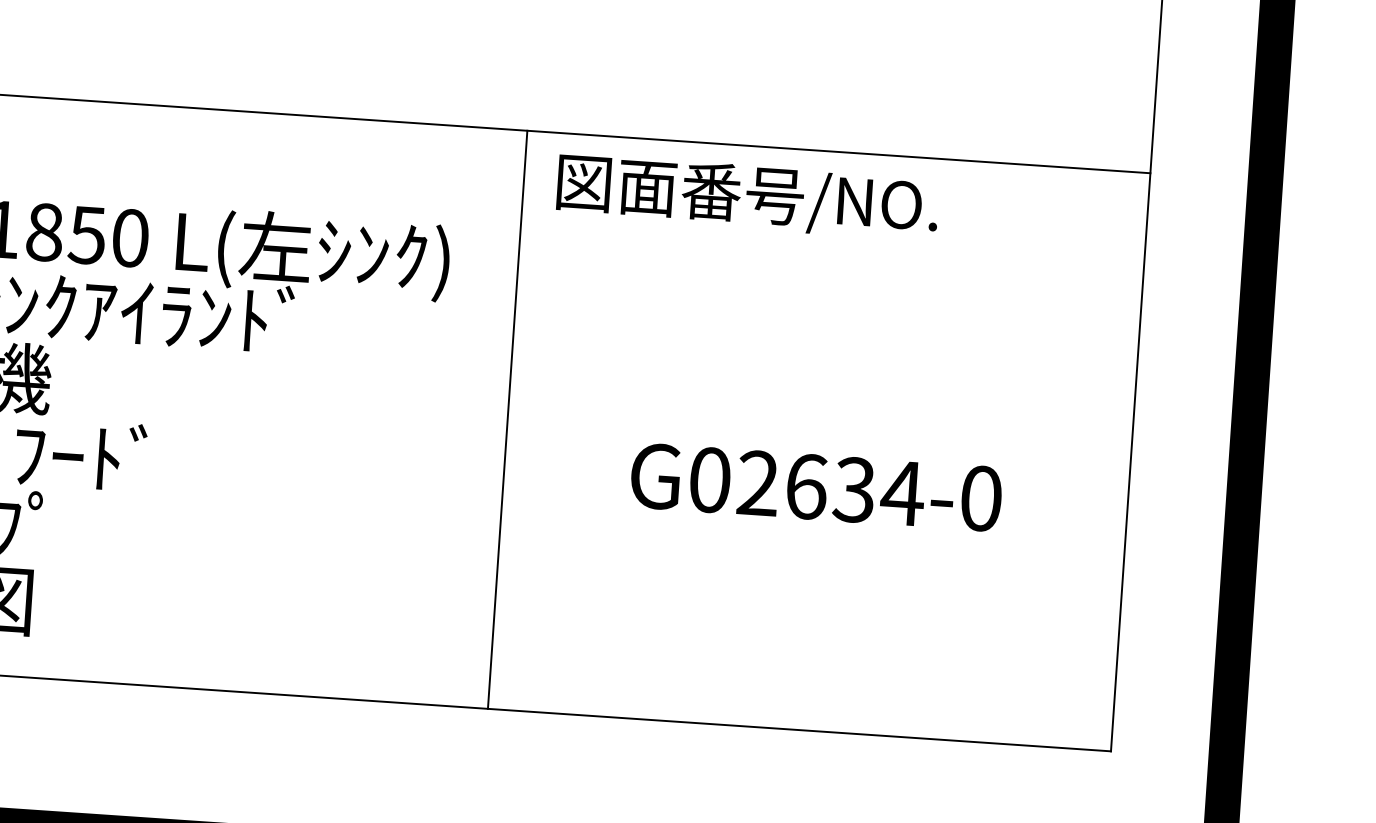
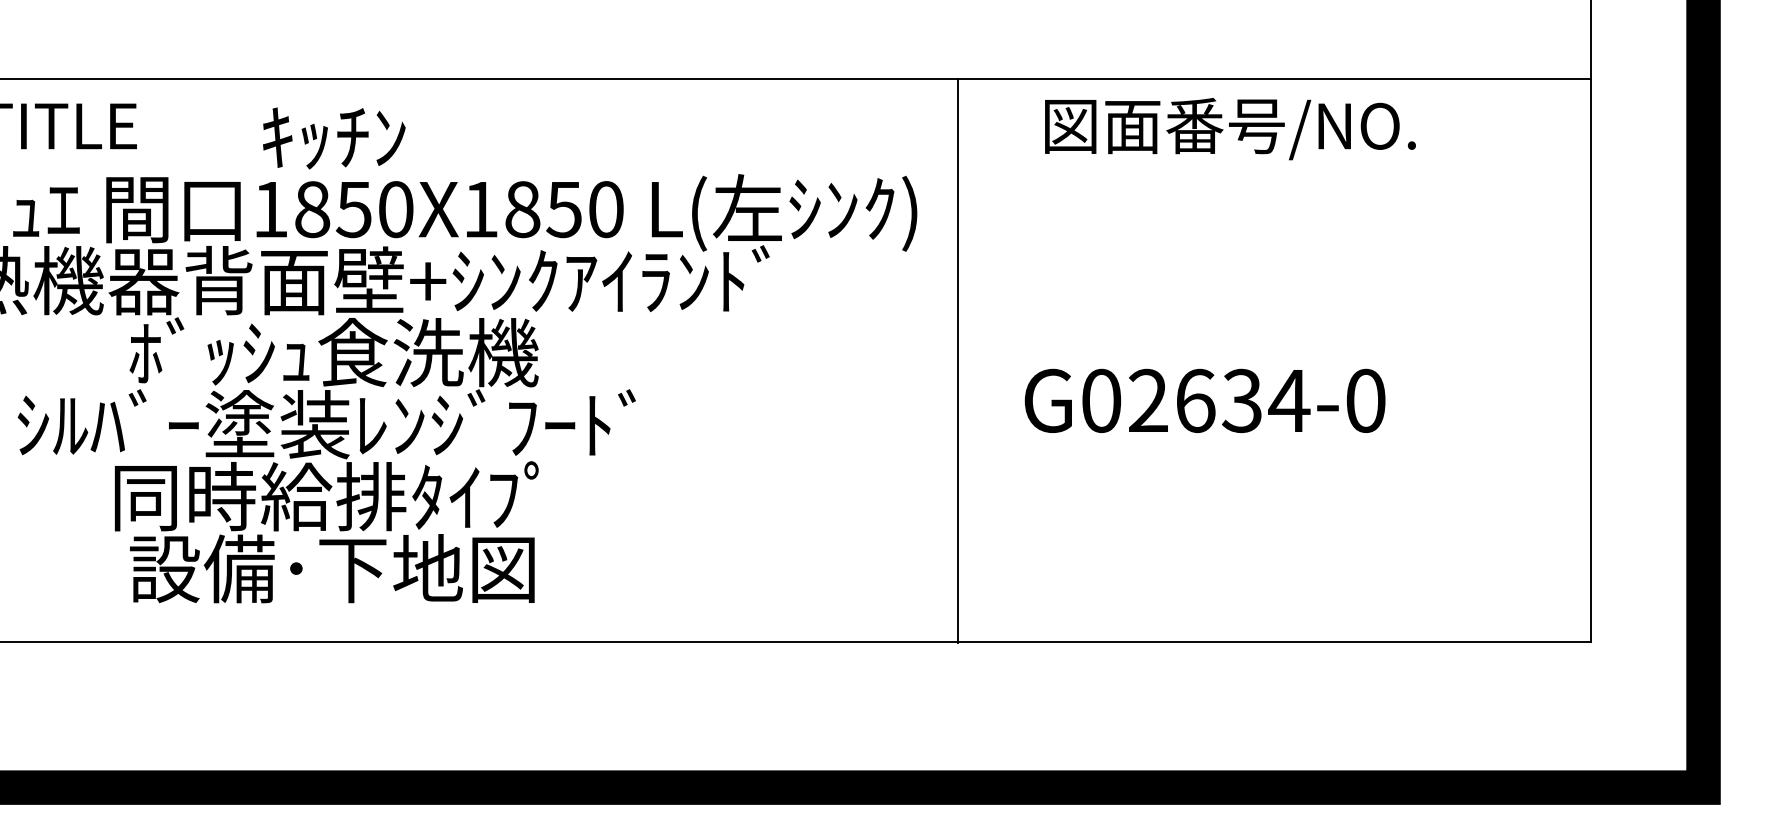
text: (747, 196) -> (1230, 128), moved
line: (508, 419) -> (958, 360), moved
text: (815, 486) -> (1204, 400), moved

